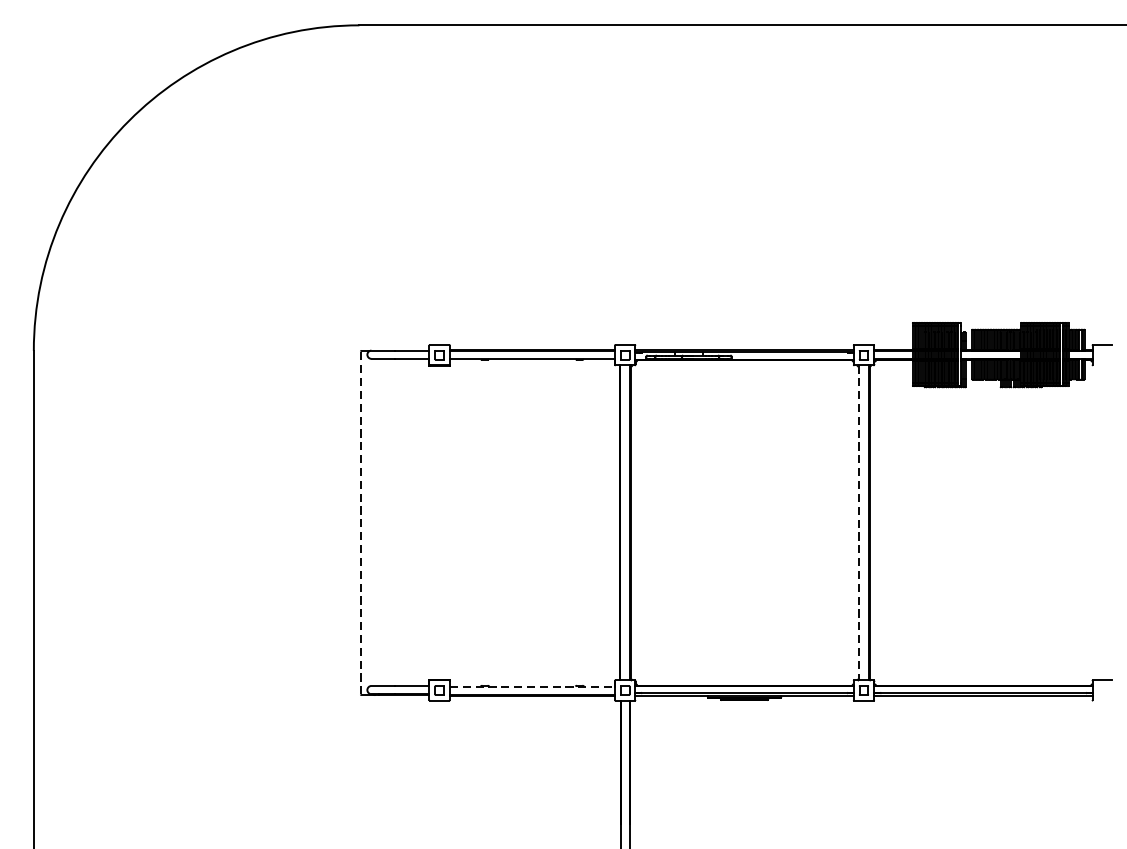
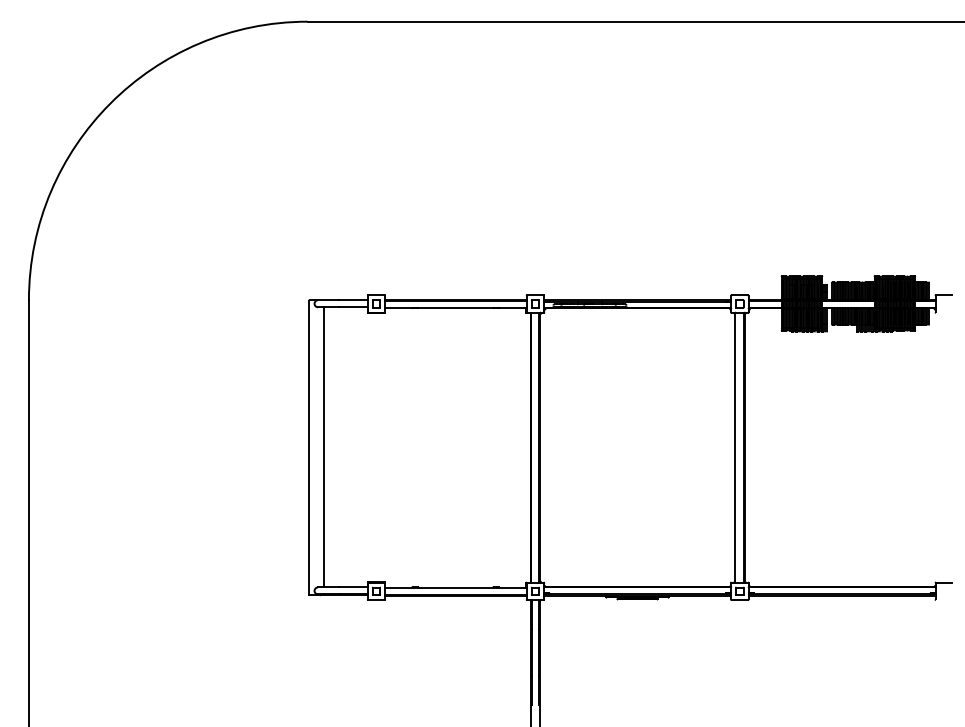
line: (360, 522) -> (308, 447), dashed -> solid
line: (378, 522) -> (324, 447), added
line: (858, 522) -> (735, 447), dashed -> solid
line: (531, 686) -> (455, 587), dashed -> solid

